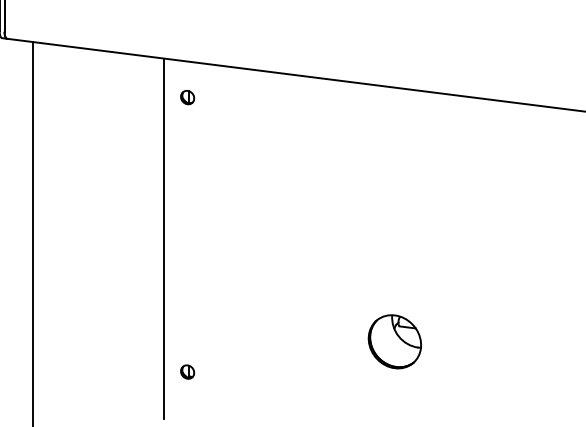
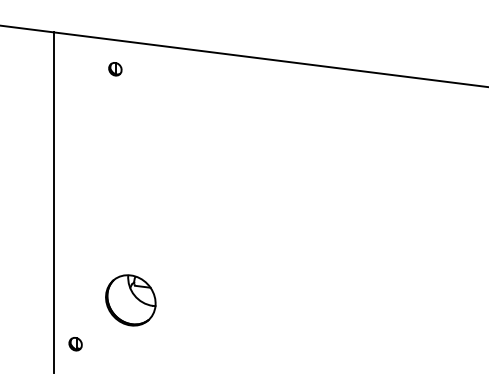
part: (187, 97) -> (115, 69), moved
part: (394, 341) -> (130, 300), moved
part: (187, 371) -> (75, 343), moved

